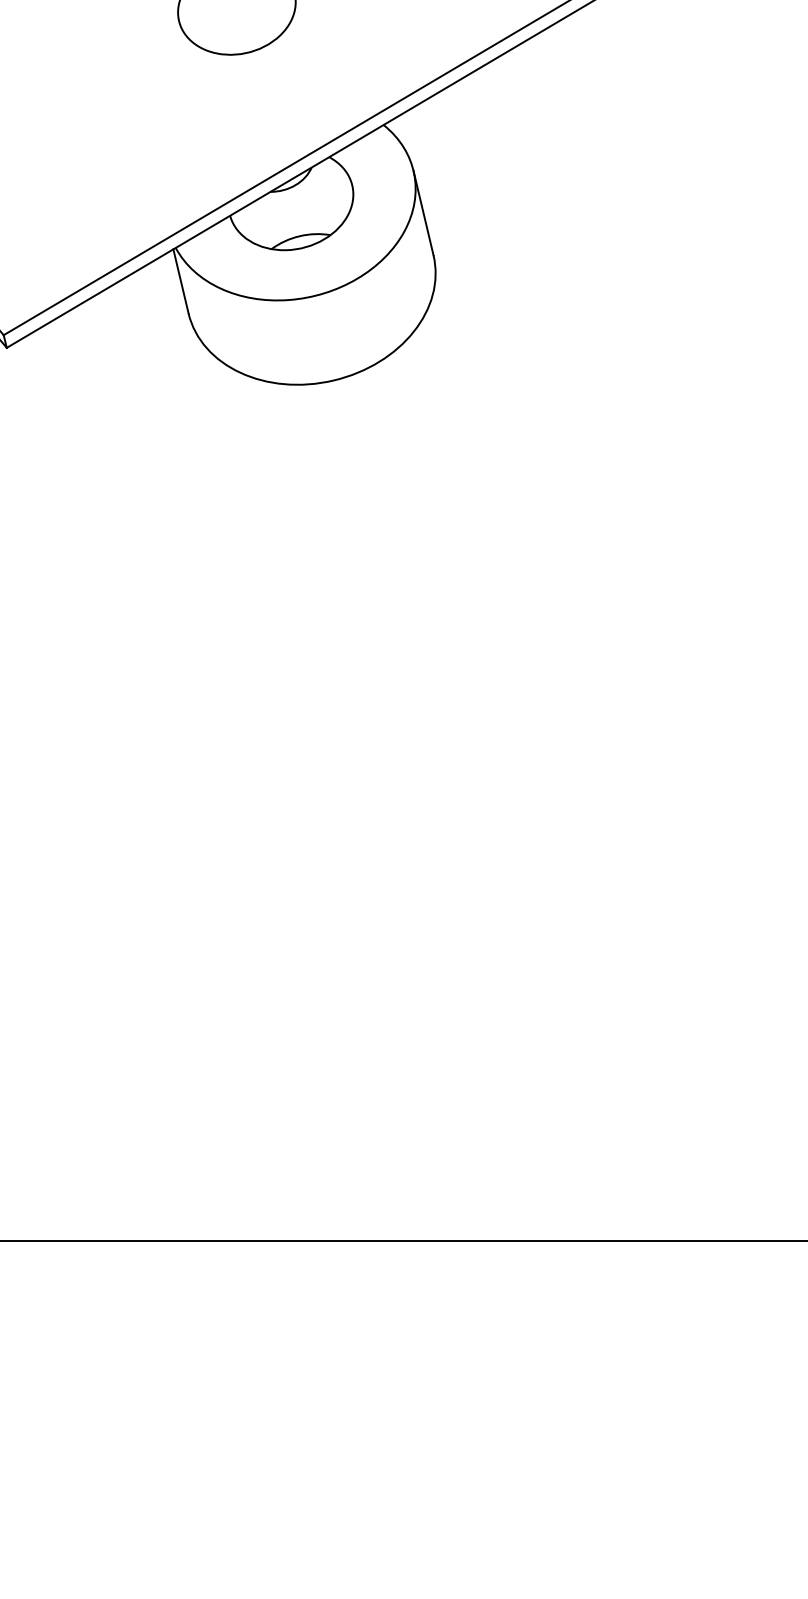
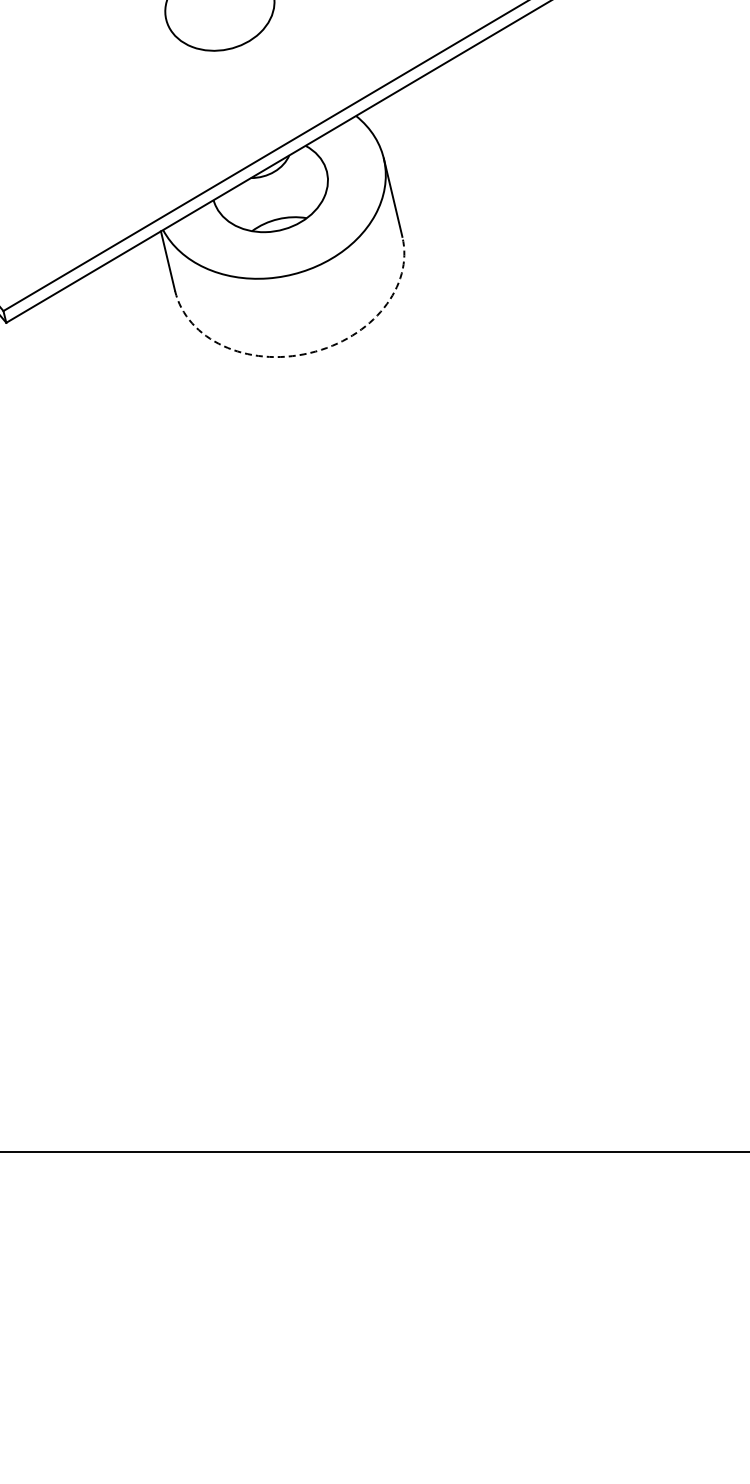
arc: (333, 380) -> (309, 353), solid -> dashed

